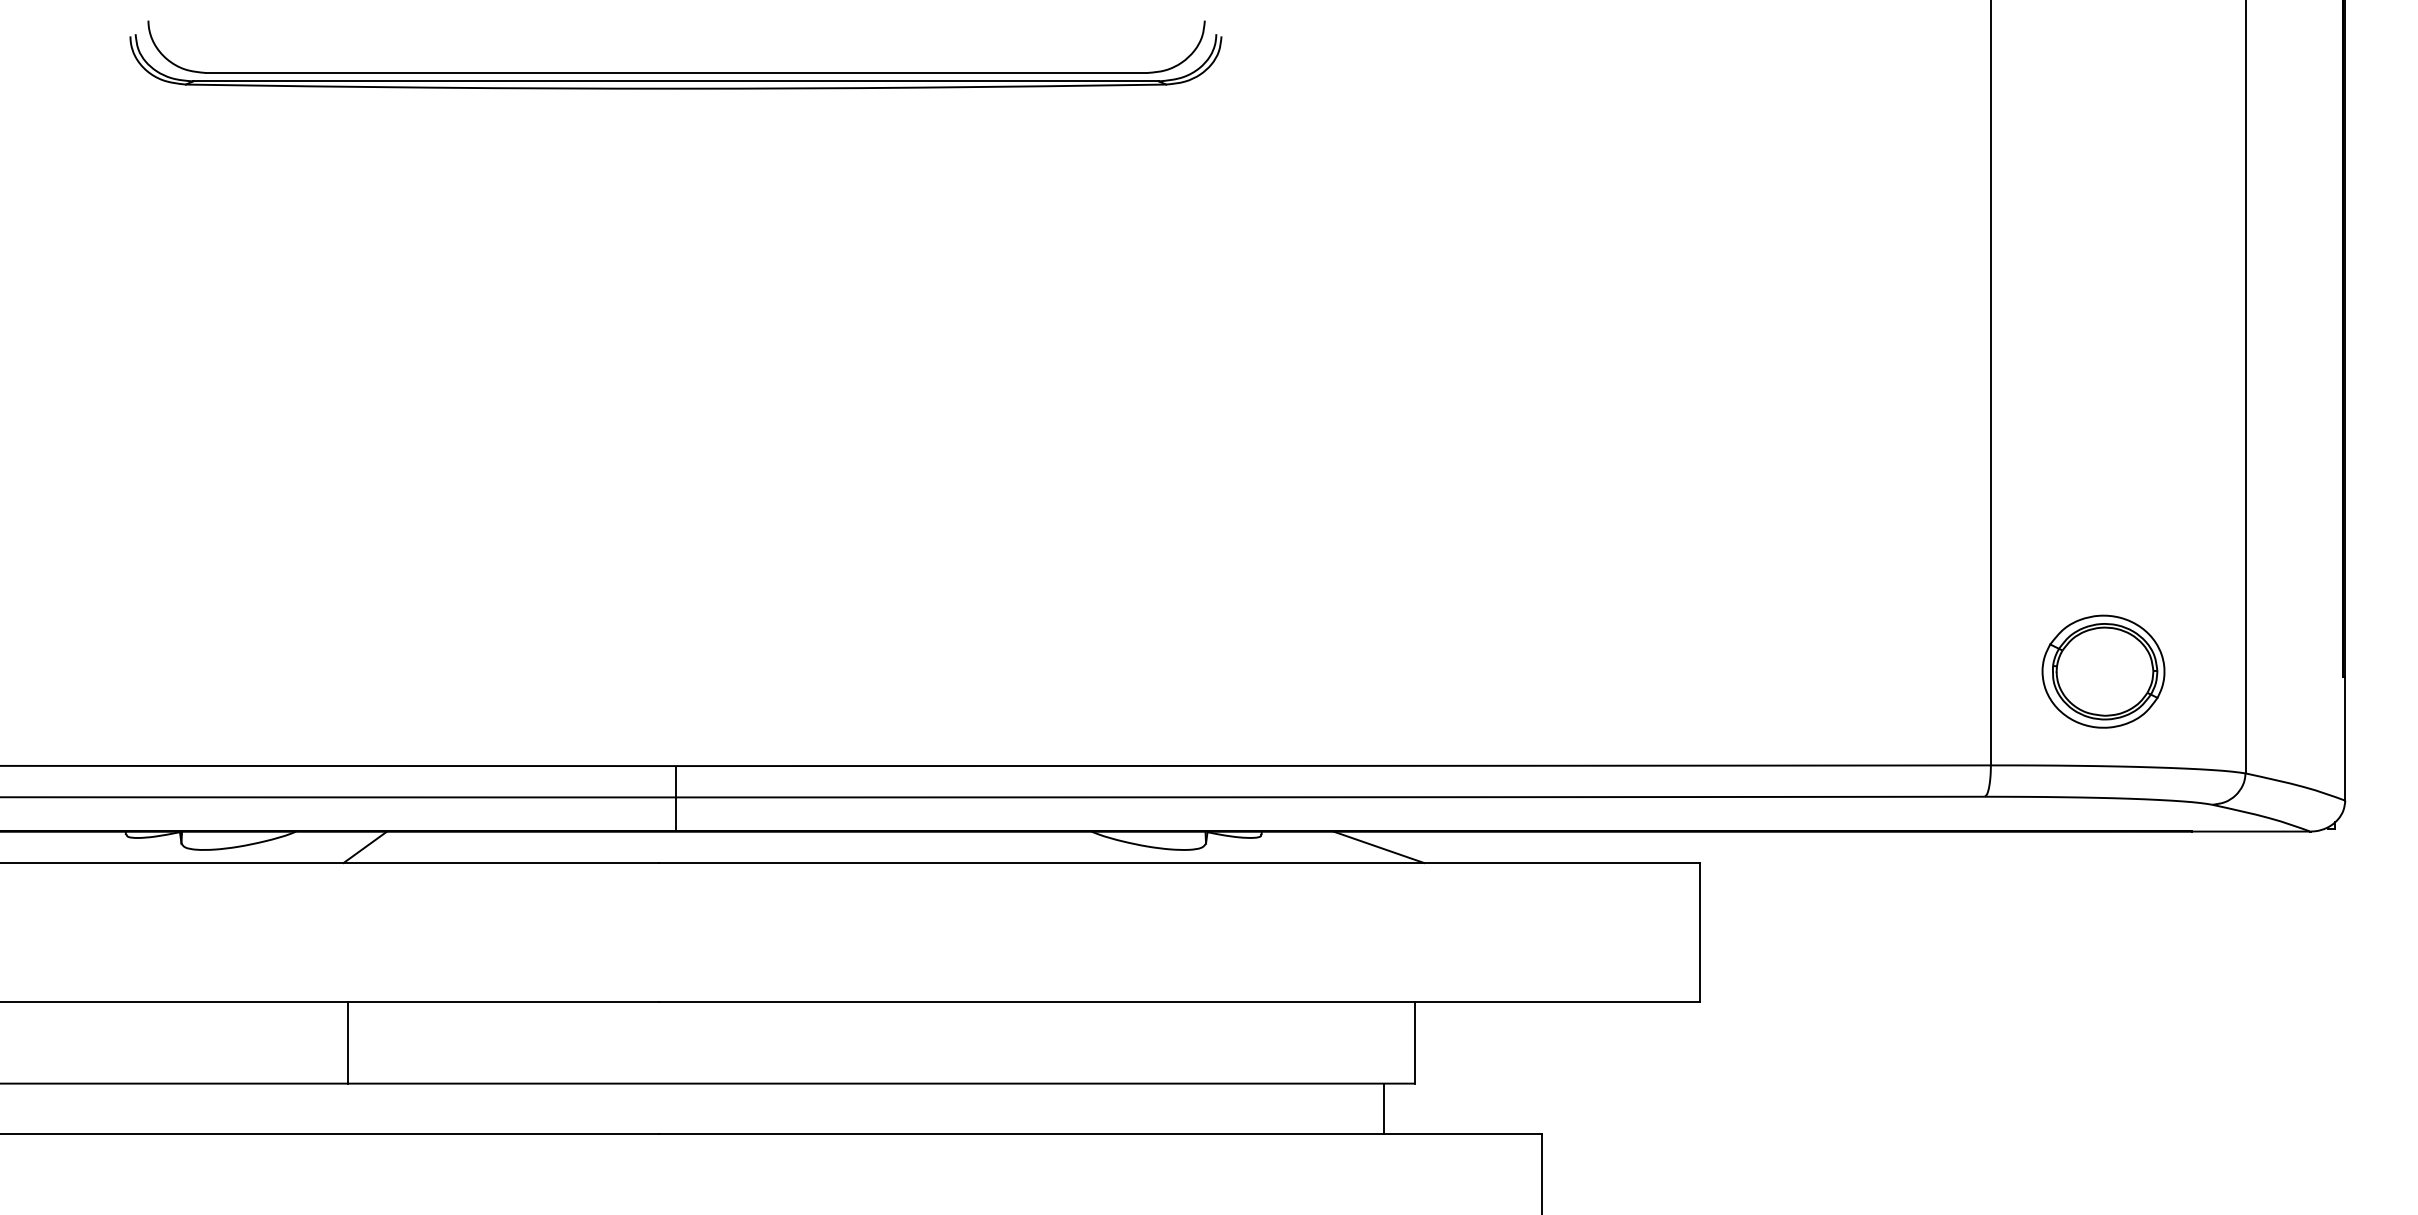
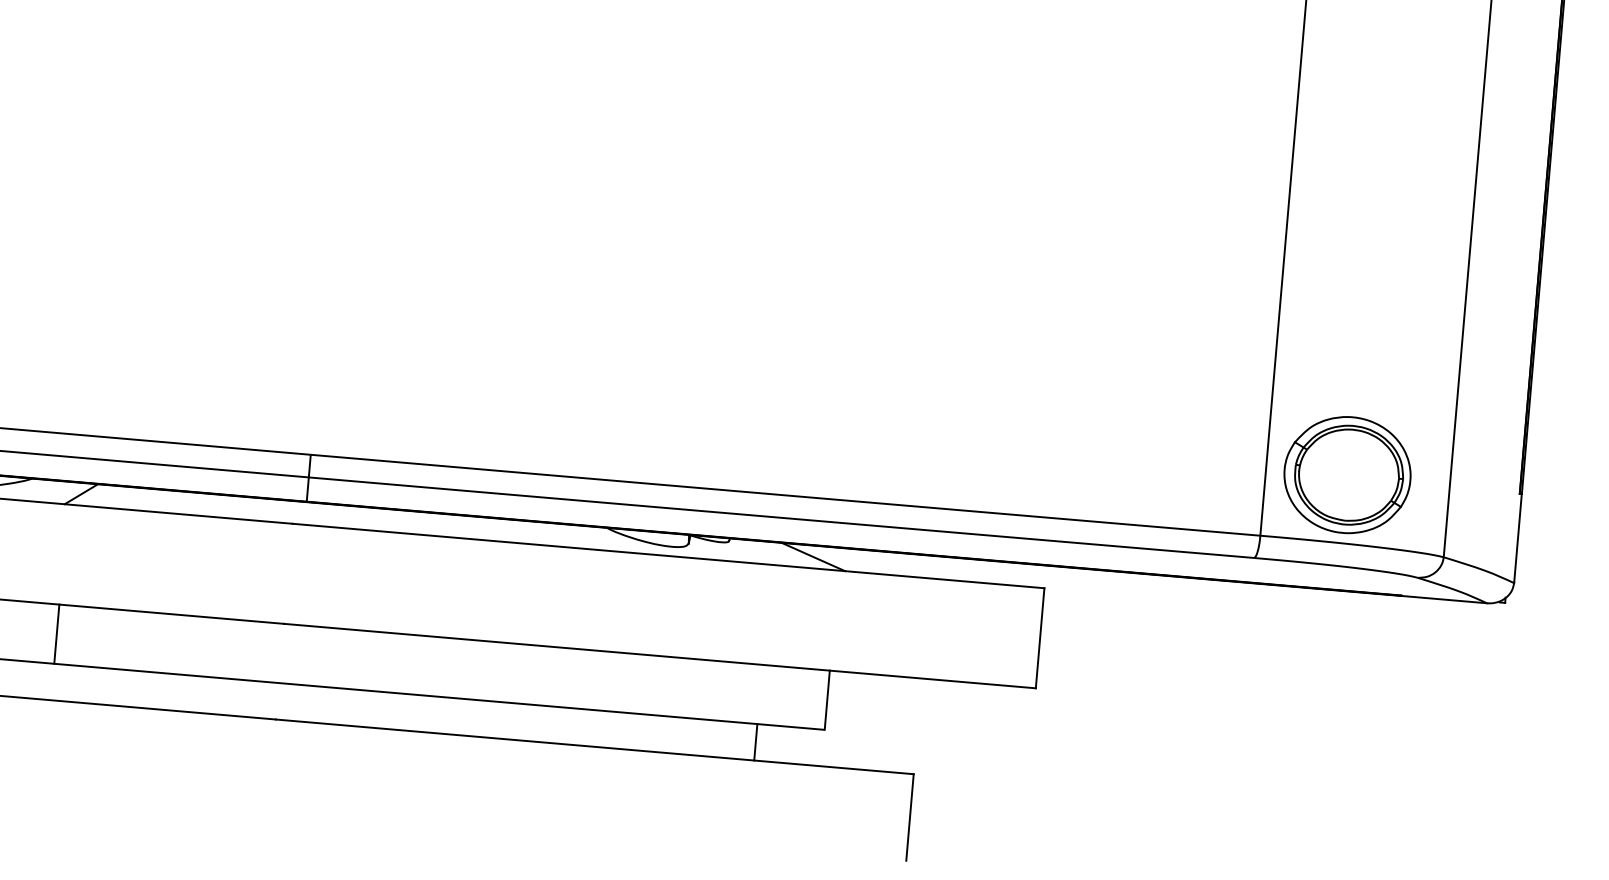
part: (2103, 671) -> (1347, 474), size x1.43
line: (1383, 1108) -> (755, 742), moved

